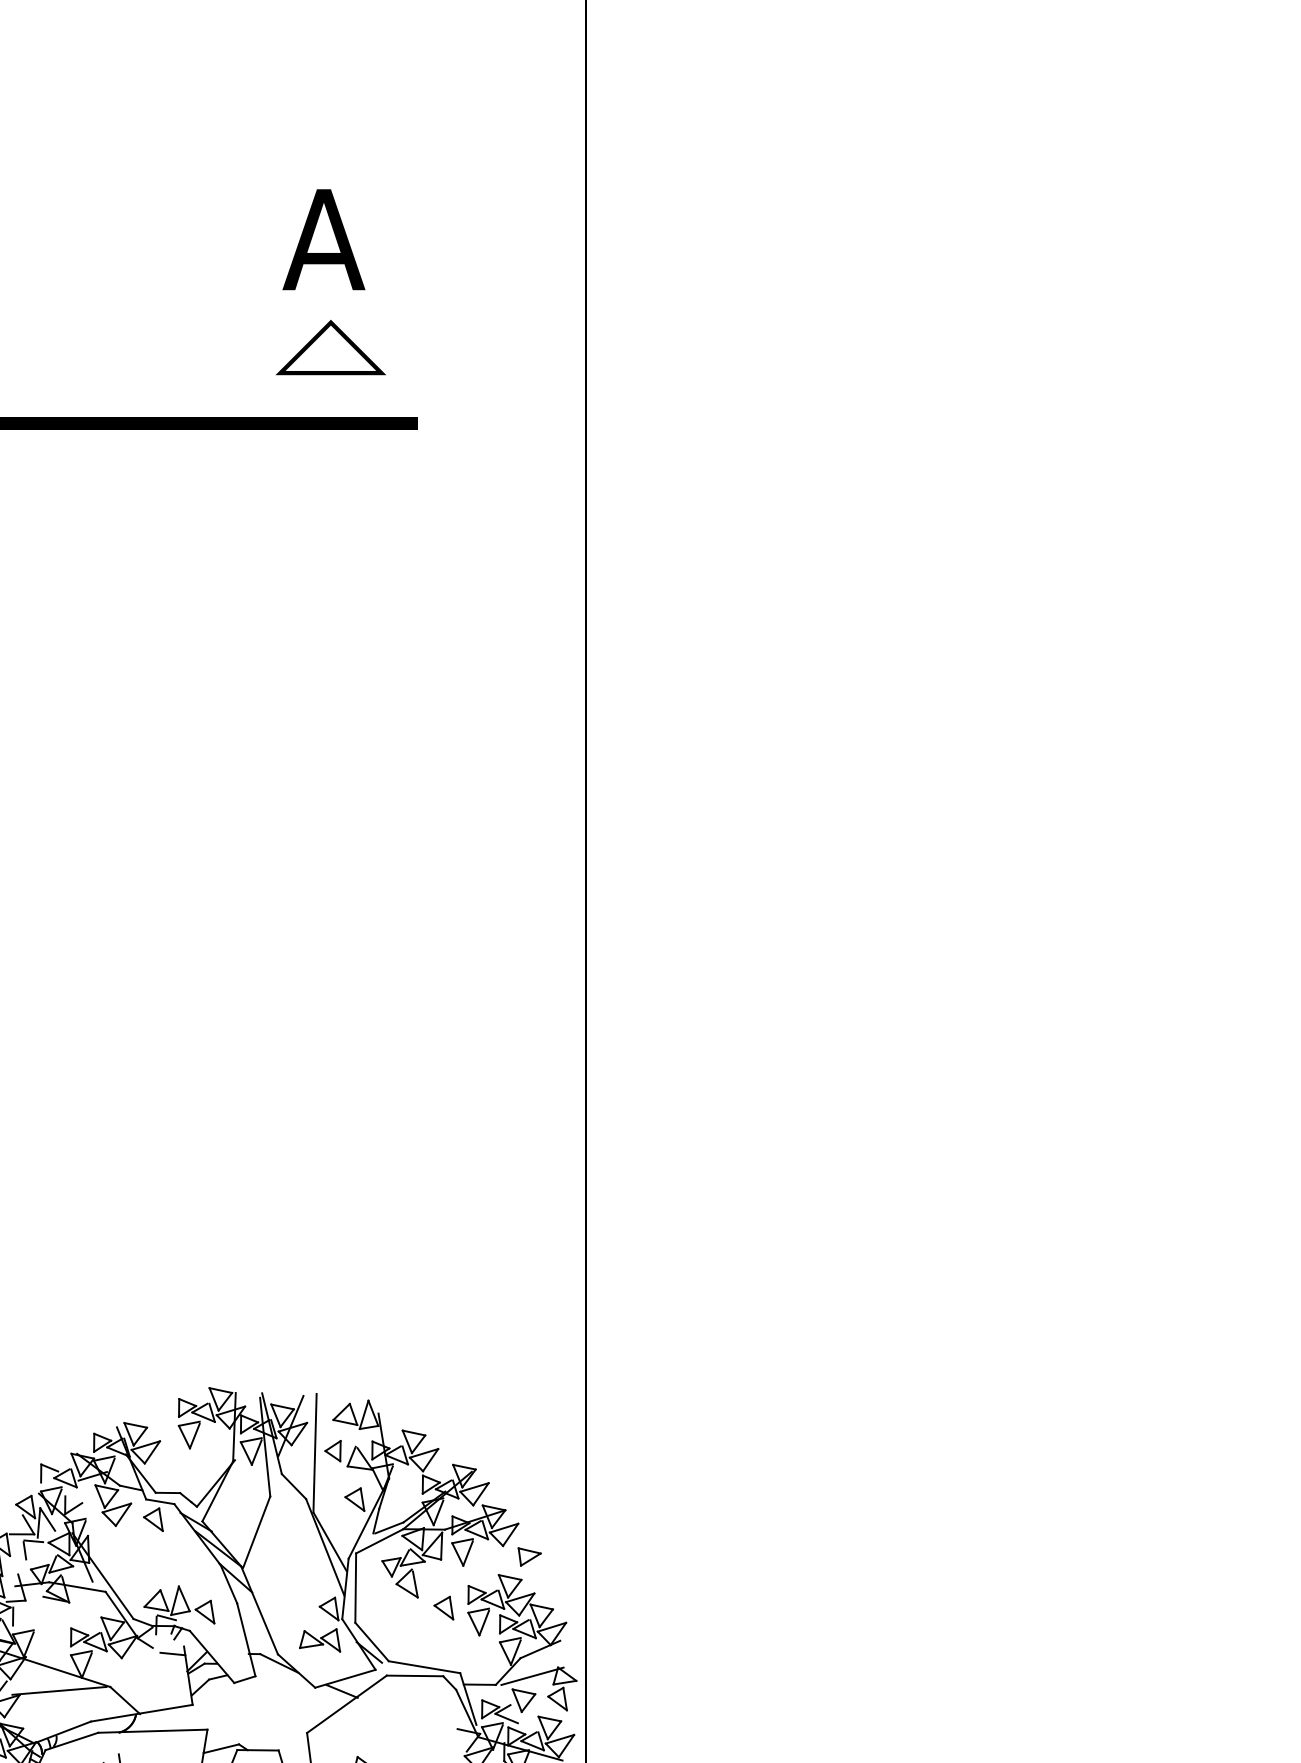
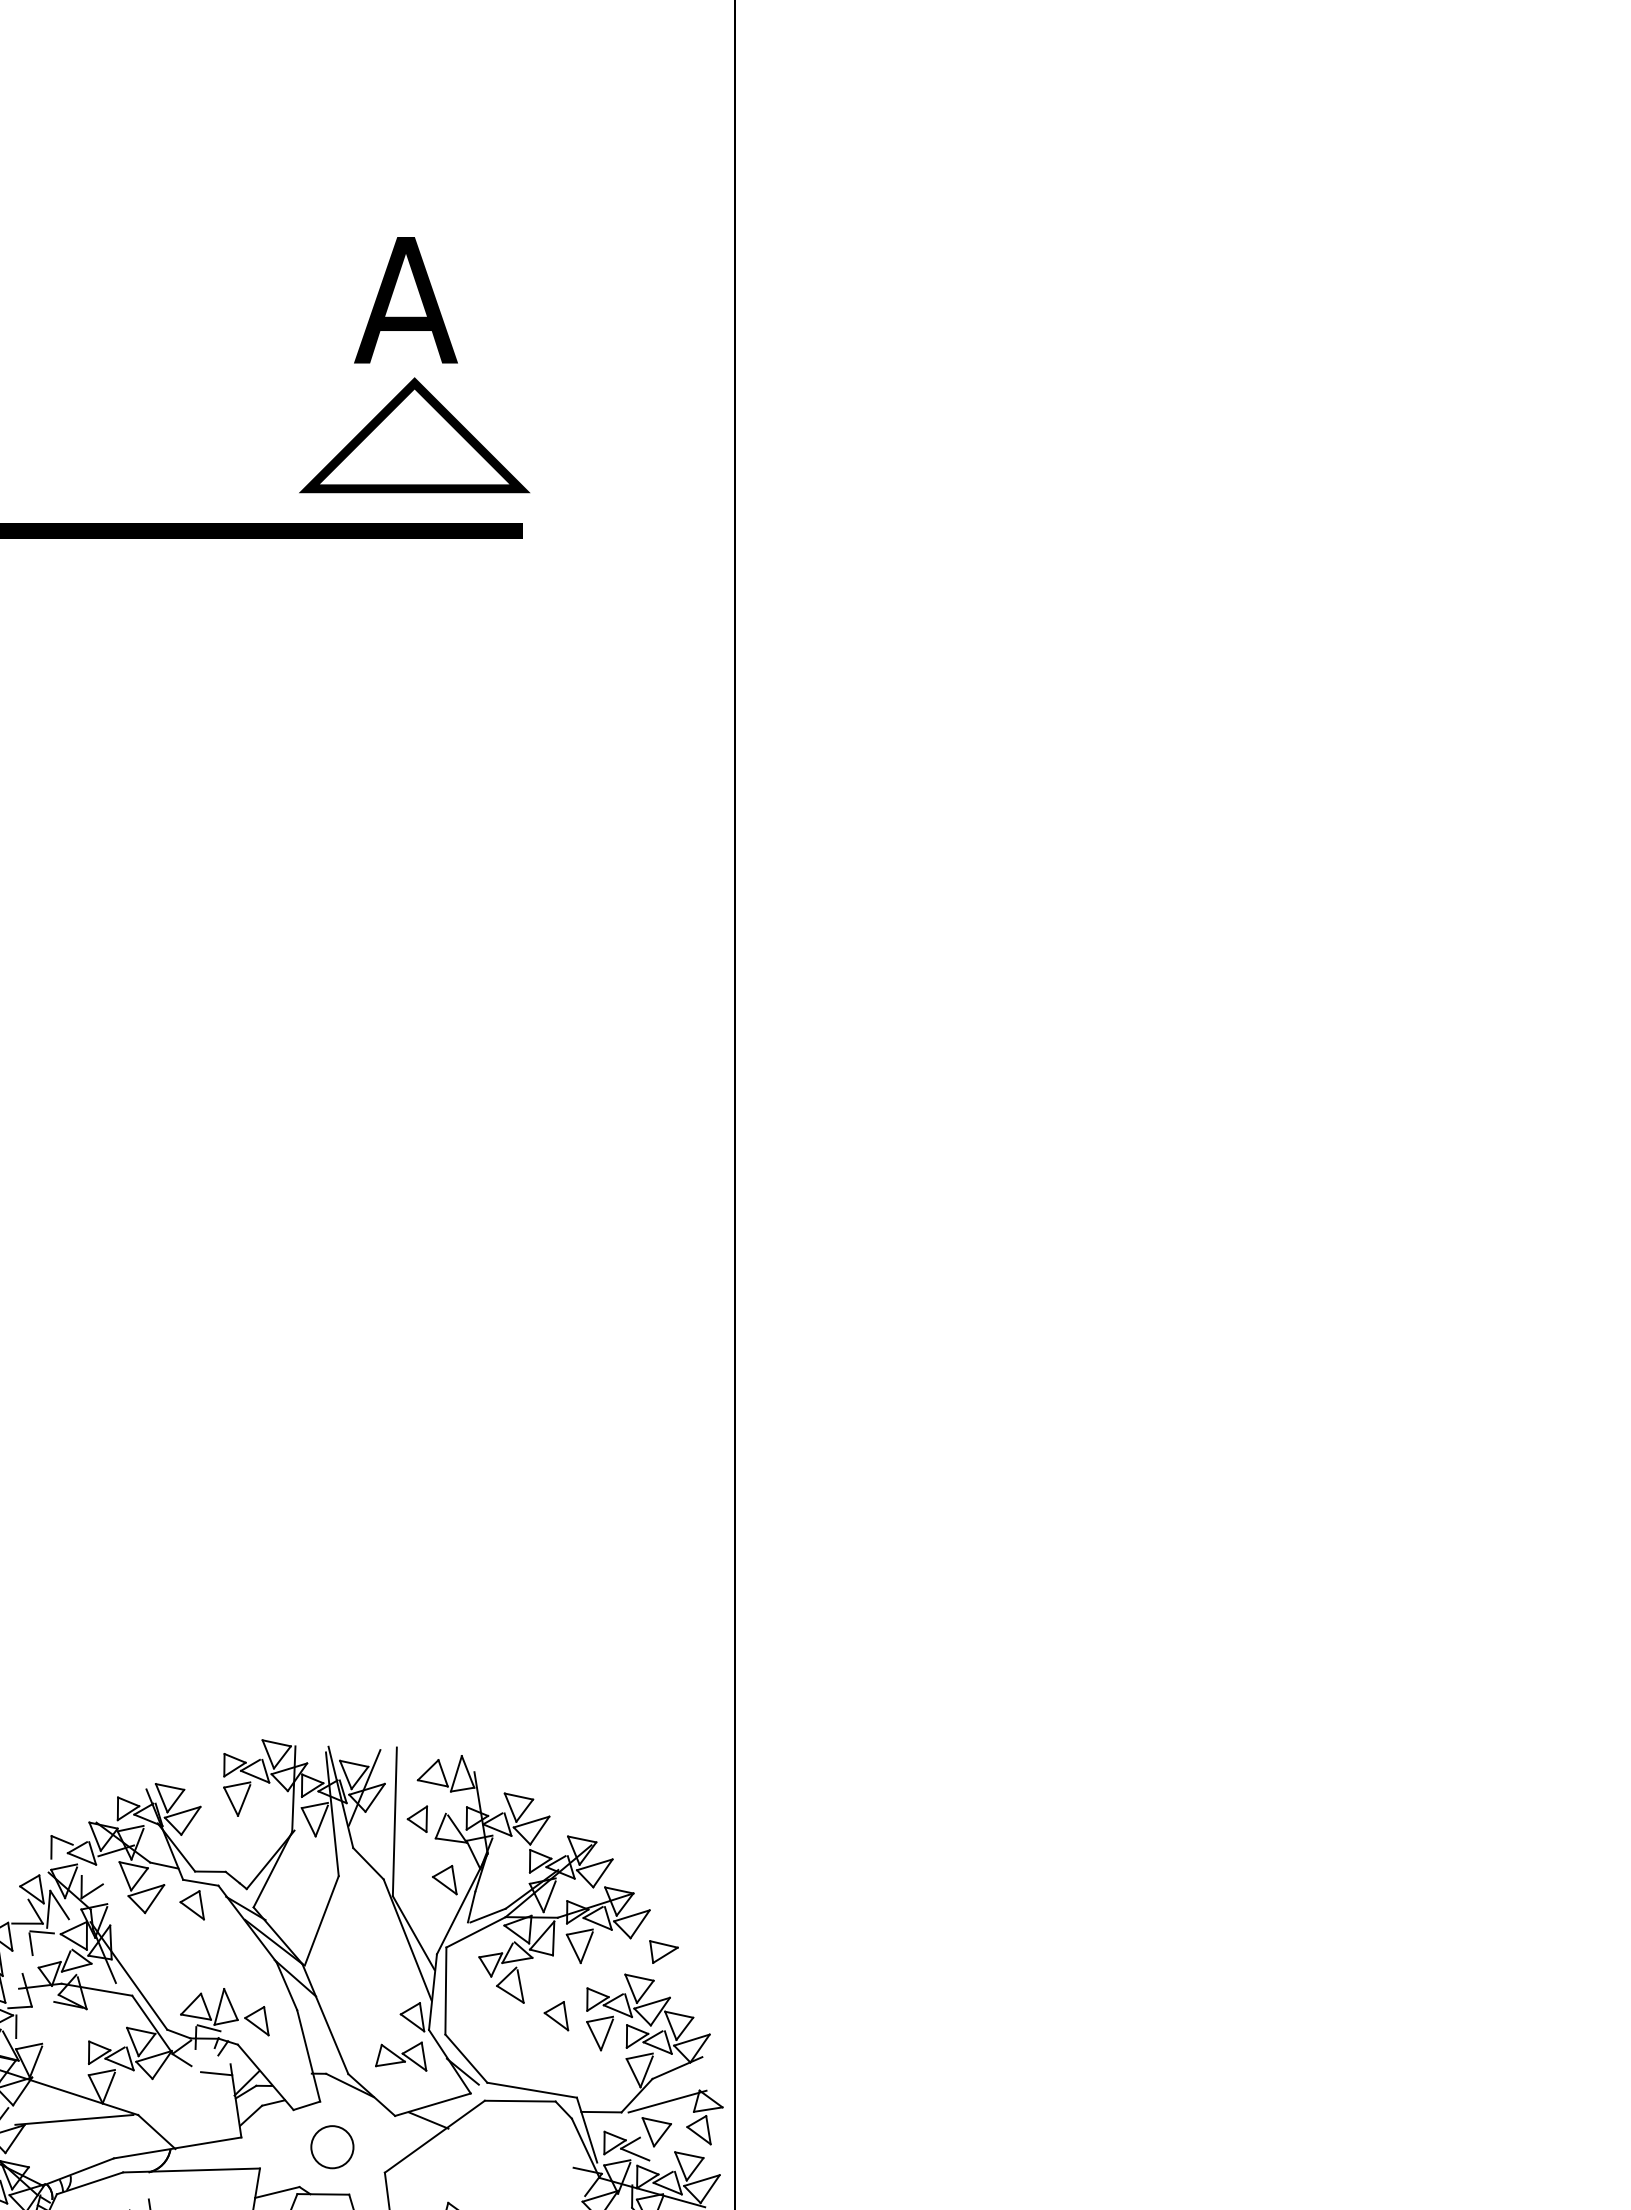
part: (330, 347) -> (414, 435), size x1.67
circle: (265, 1712) -> (332, 2147), added

